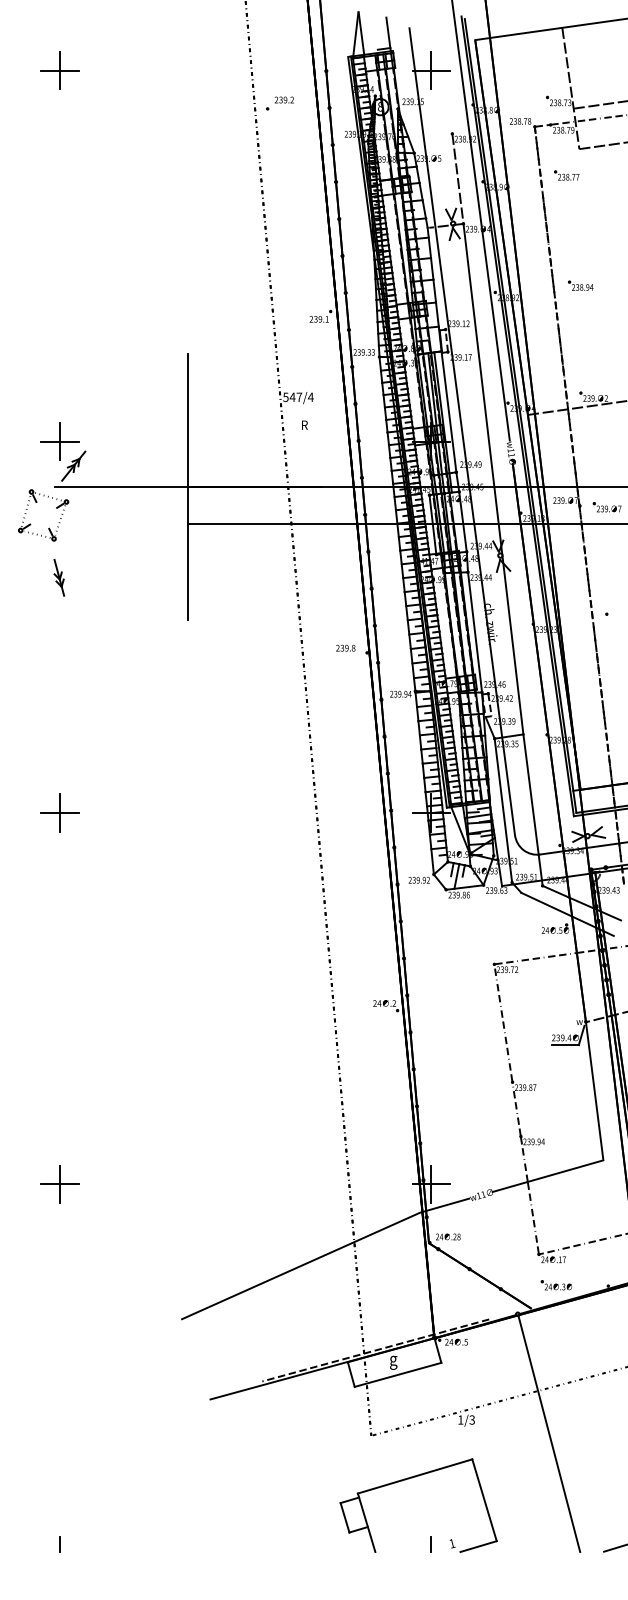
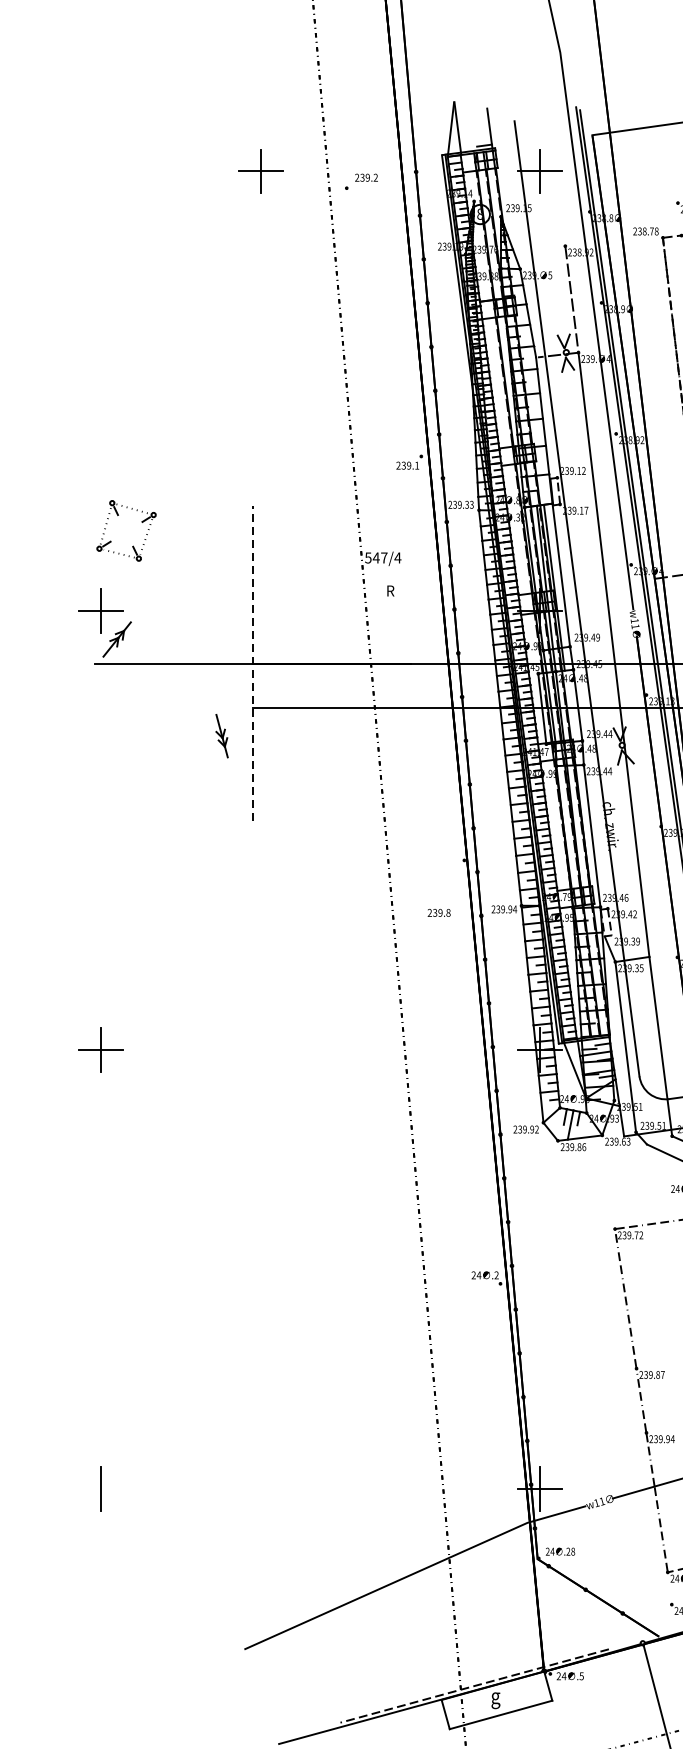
part: (59, 70) -> (260, 171), moved
part: (279, 103) -> (360, 181), moved
line: (188, 486) -> (253, 663), solid -> dashed
part: (49, 527) -> (133, 545), moved
part: (59, 577) -> (222, 735), moved
text: (345, 647) -> (438, 912), moved
line: (59, 1184) -> (100, 1489), removed

